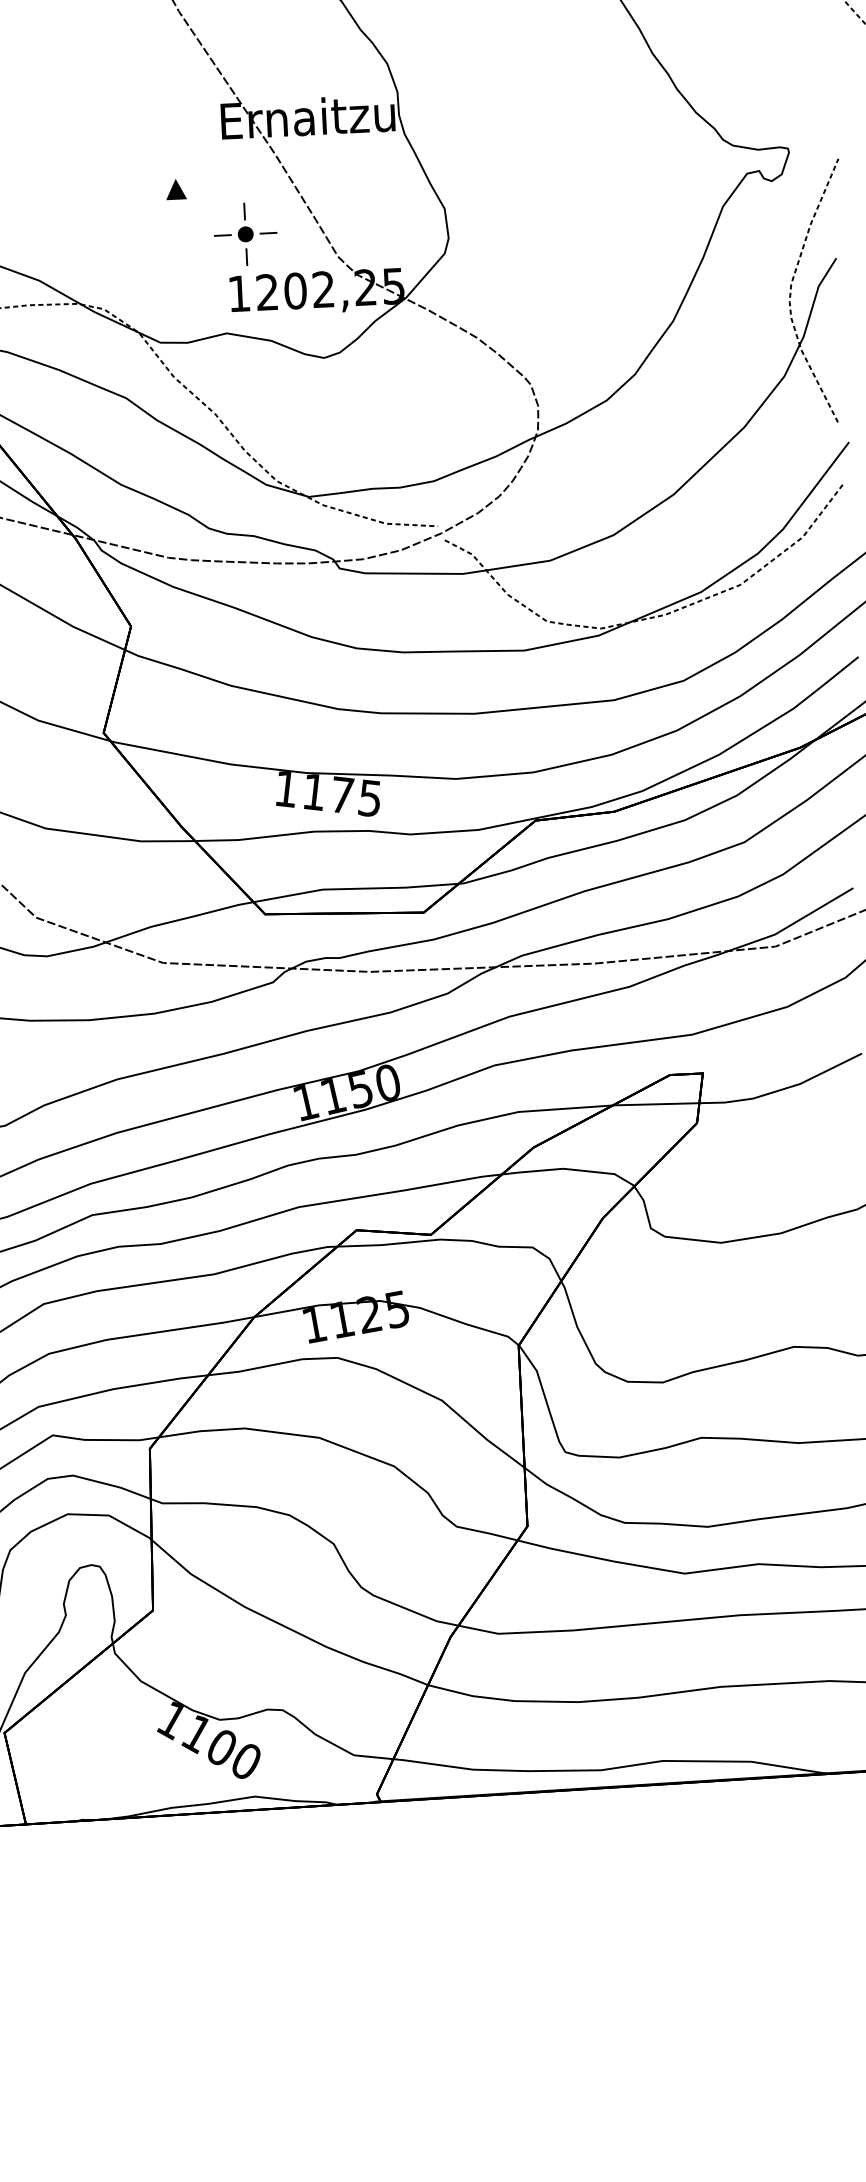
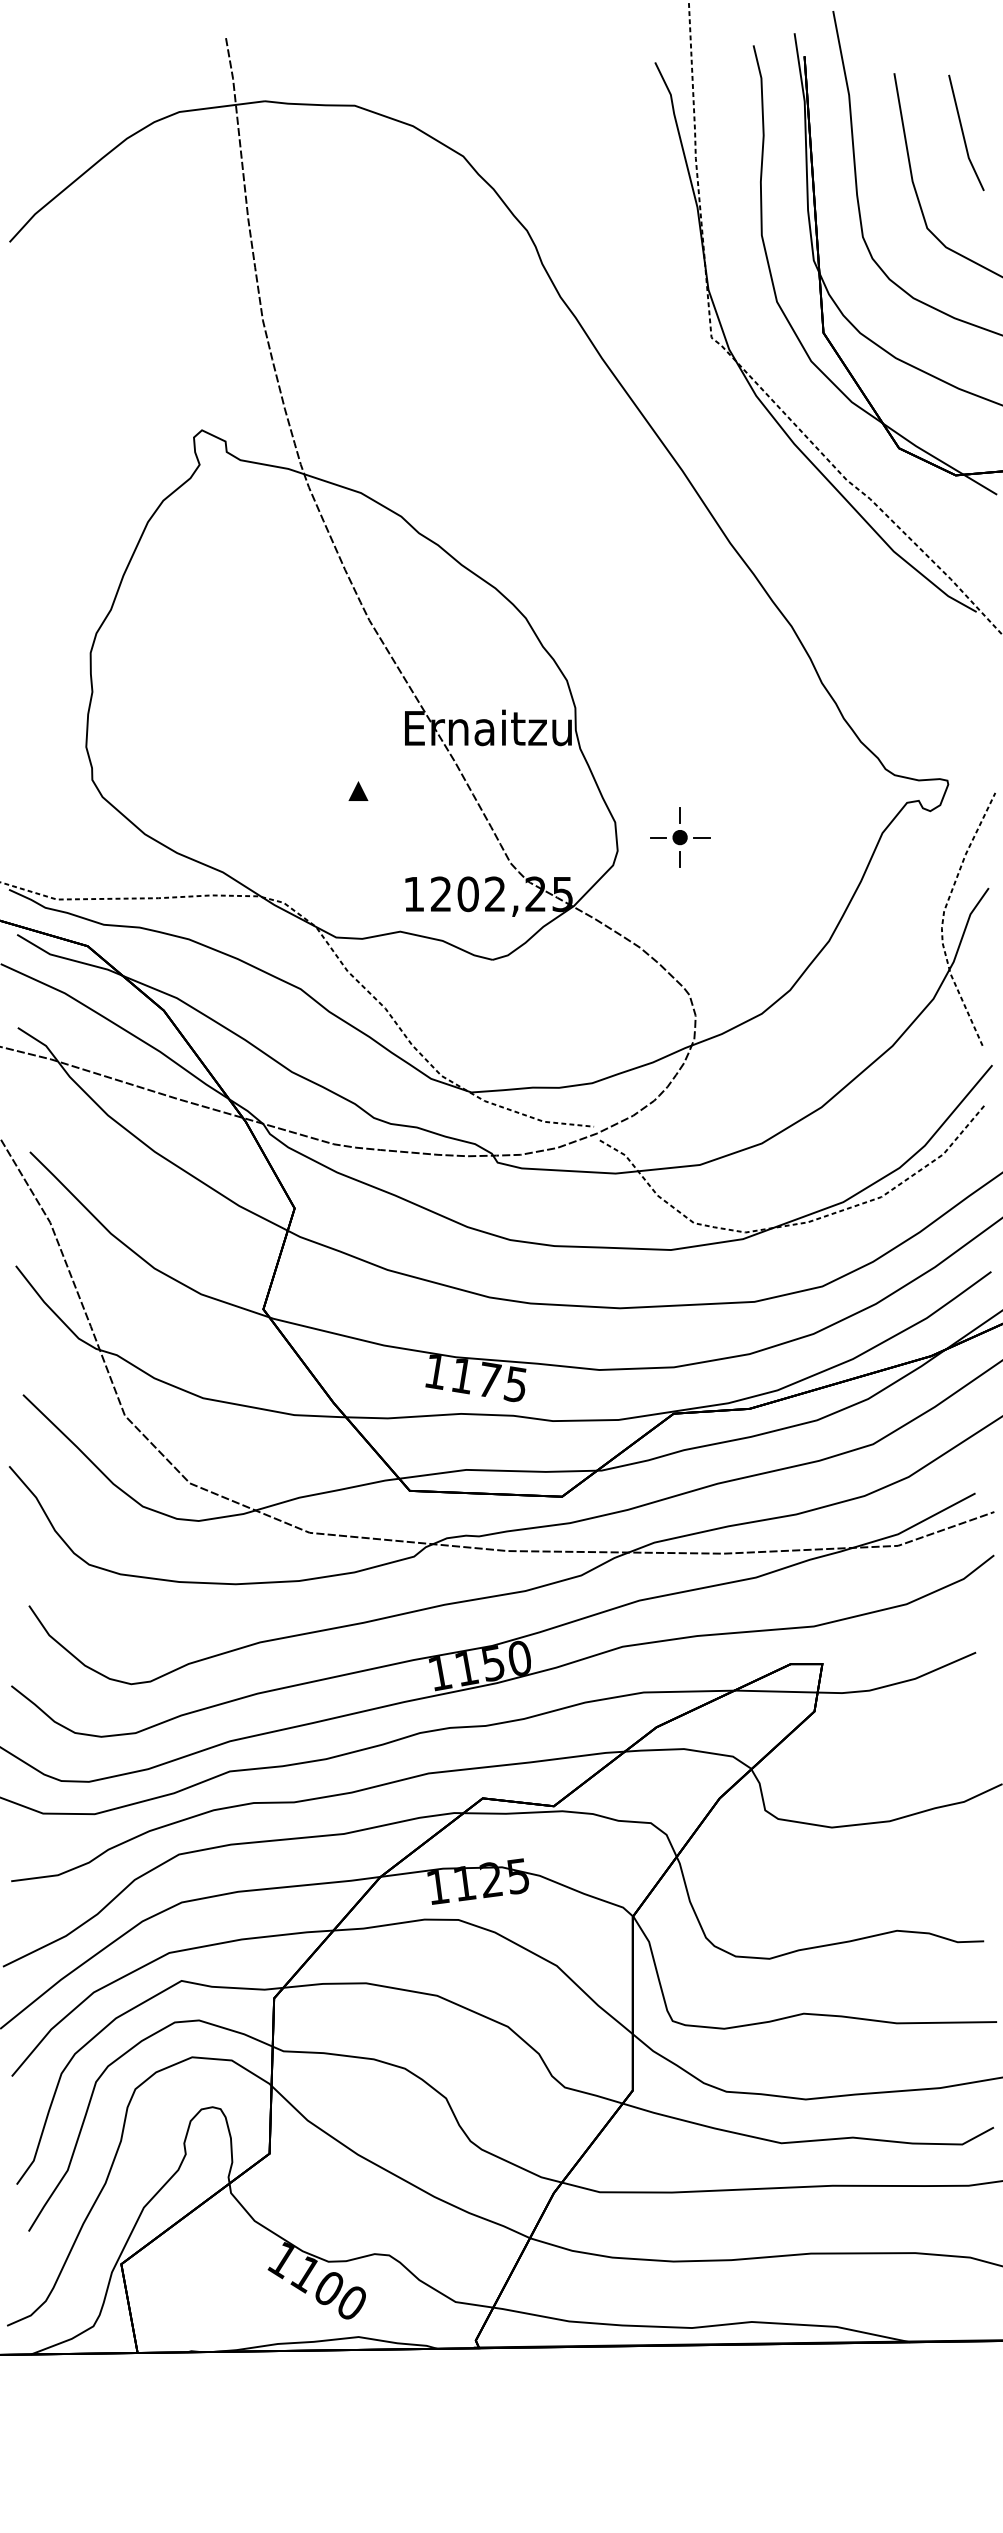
part: (246, 234) -> (680, 837), moved

